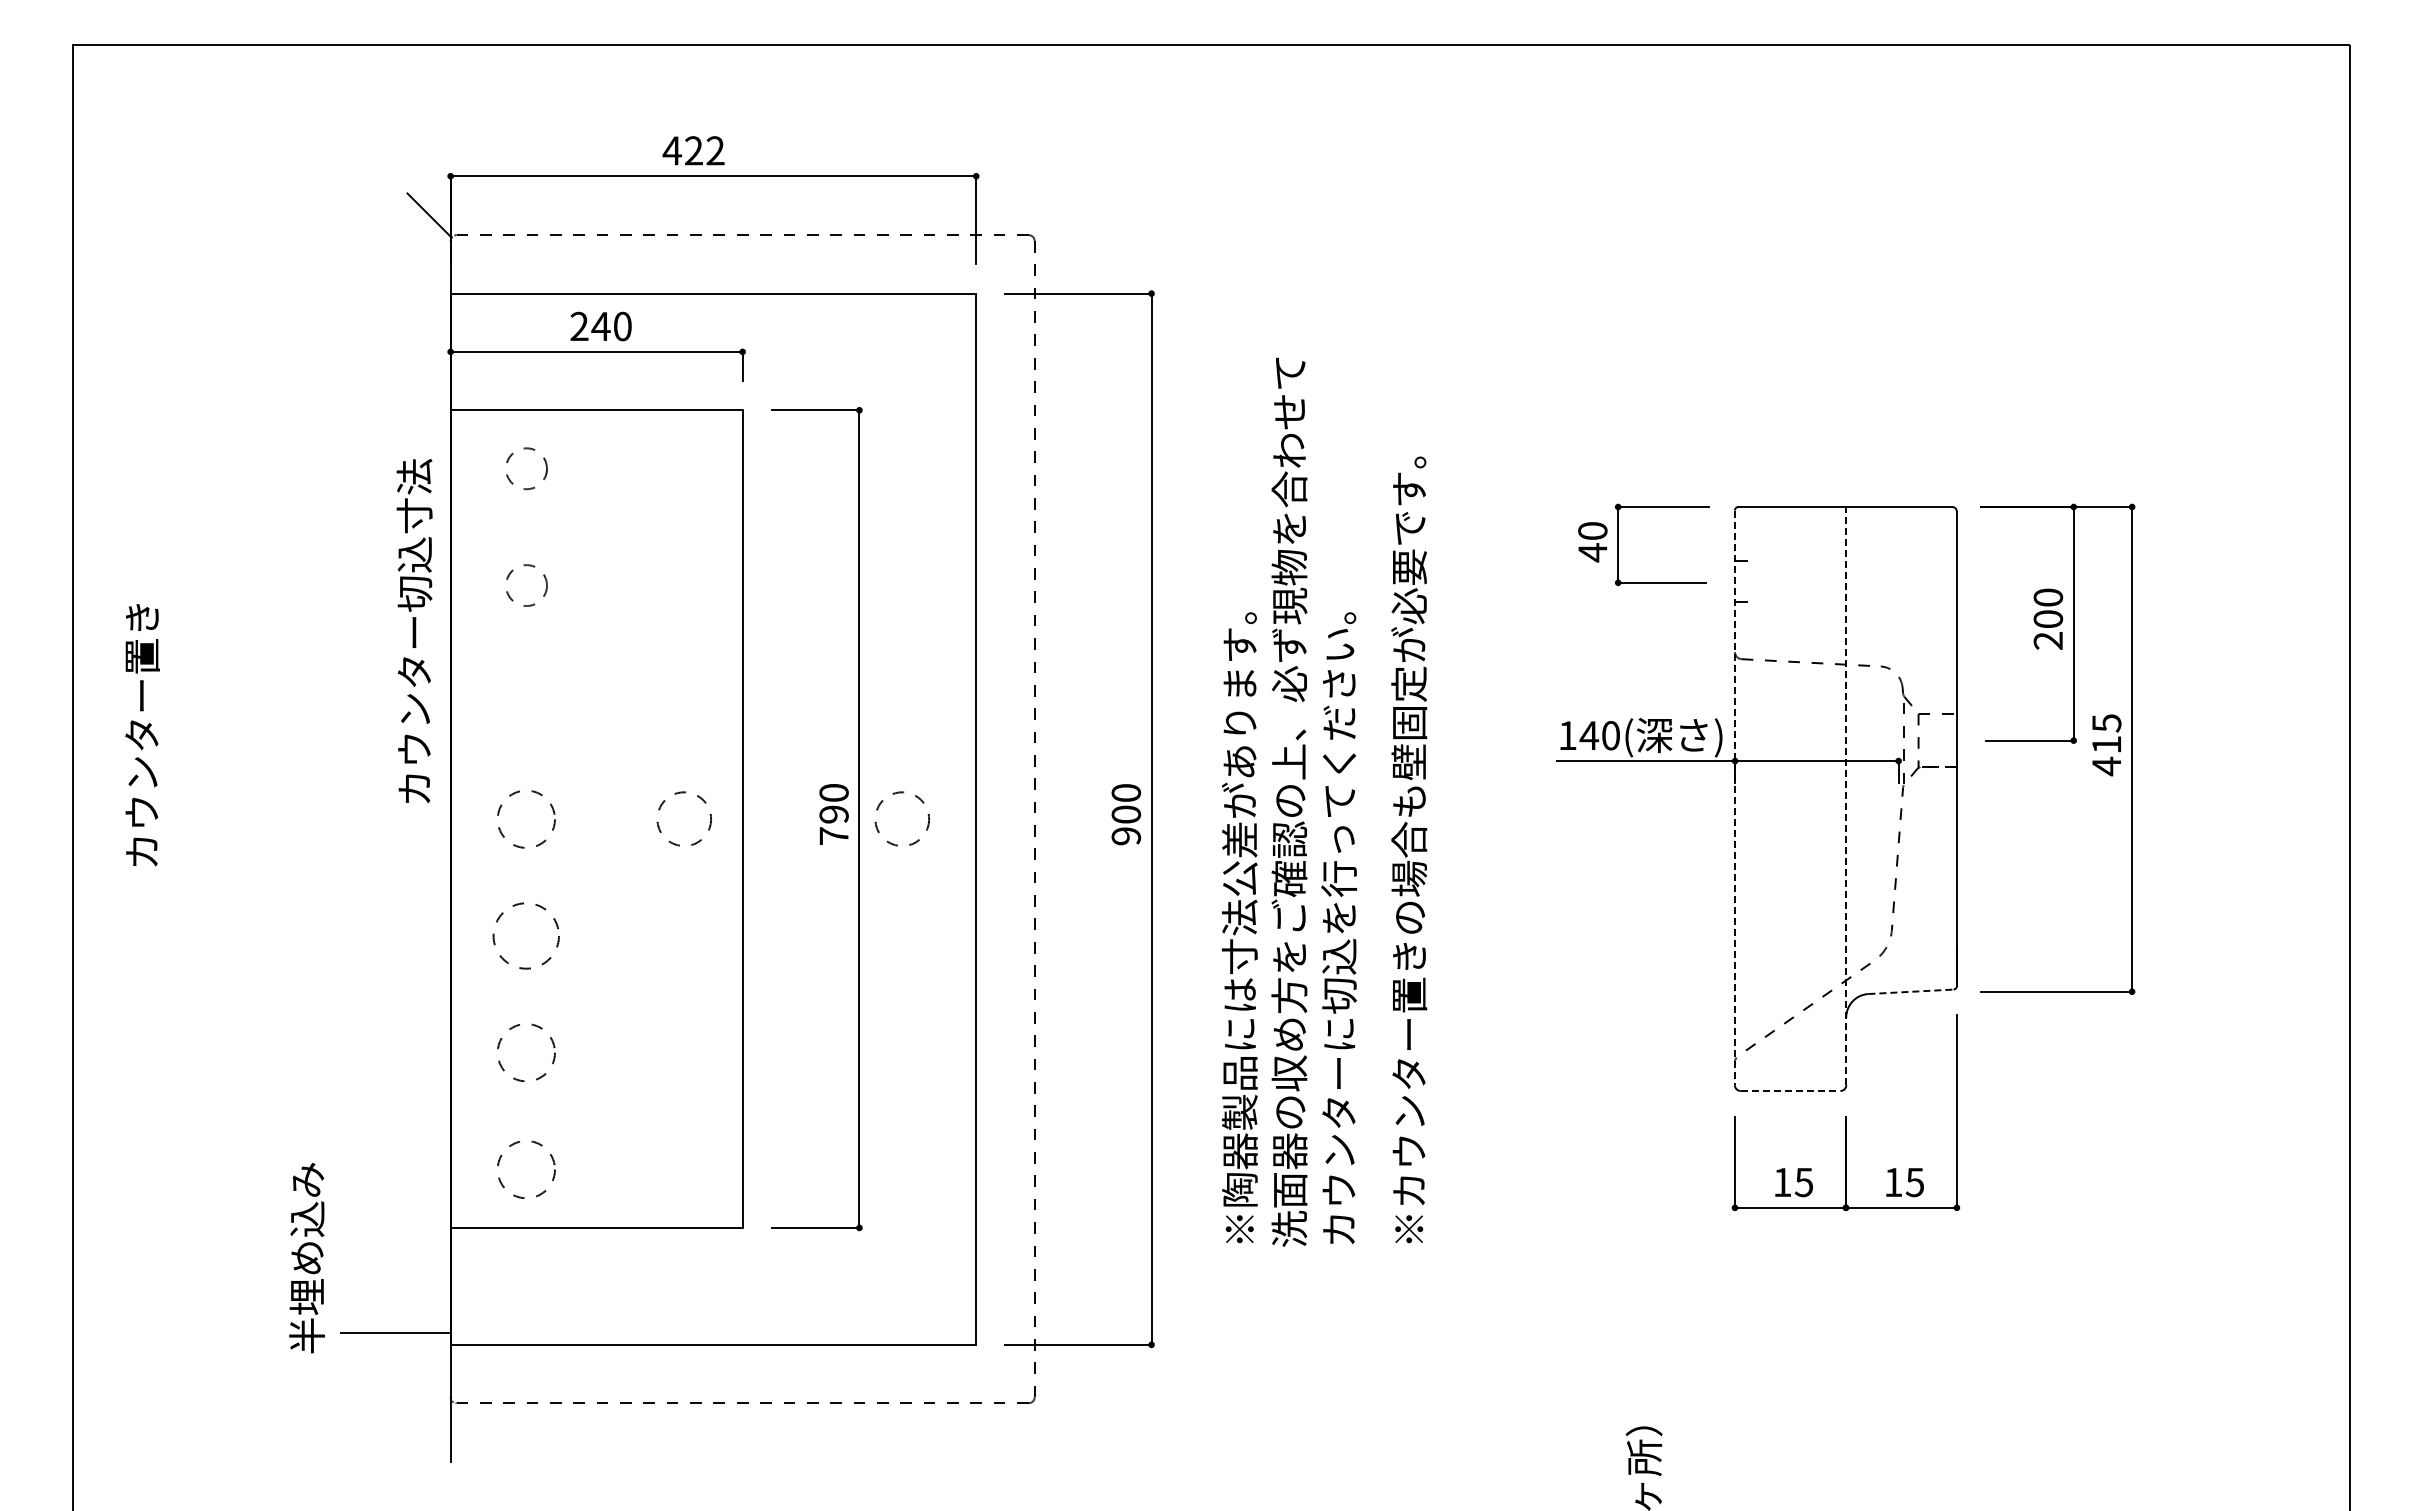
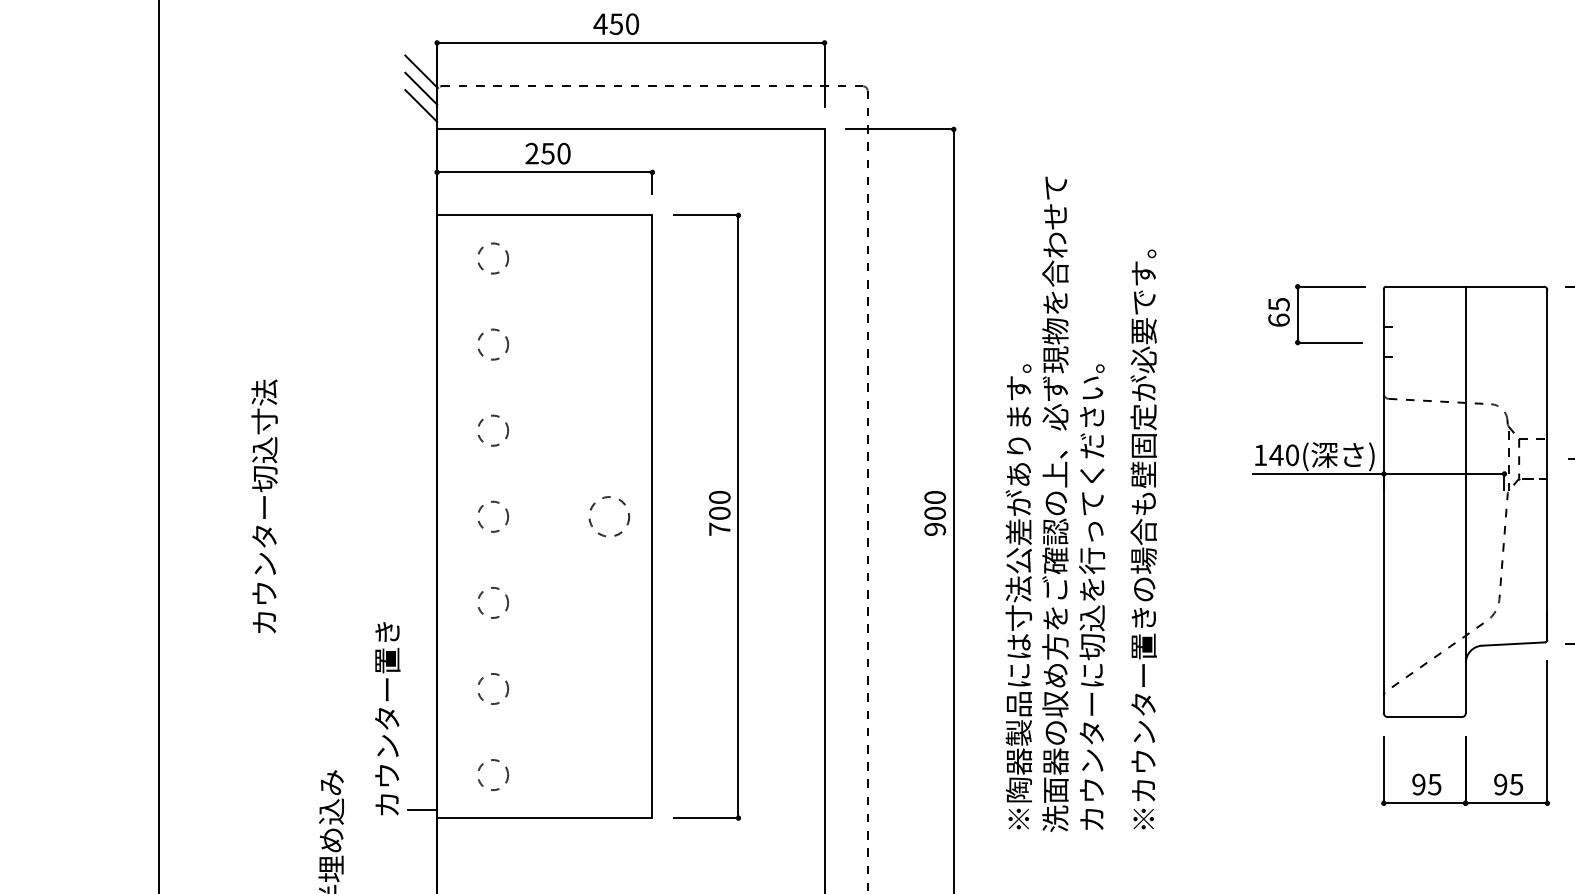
text: (704, 150) -> (624, 23), 422 -> 450
line: (428, 238) -> (420, 88), added
line: (428, 261) -> (420, 105), added
text: (600, 326) -> (547, 153), 240 -> 250
text: (1592, 542) -> (1278, 312), 40 -> 65
text: (414, 631) -> (264, 506), moved
circle: (526, 702) -> (493, 430), added
text: (142, 735) -> (387, 719), moved
line: (1846, 795) -> (1466, 499), dashed -> solid
line: (1734, 798) -> (1383, 501), dashed -> solid
text: (833, 814) -> (719, 513), 790 -> 700
circle: (526, 818) -> (493, 516), size x0.71
circle: (901, 818) -> (769, 516), removed
circle: (526, 935) -> (493, 602), size x0.62
line: (1911, 991) -> (1513, 643), dashed -> solid
circle: (526, 1052) -> (493, 688), size x0.71
line: (1790, 1091) -> (1424, 717), dashed -> solid
circle: (526, 1169) -> (493, 775), size x0.71
text: (1782, 1182) -> (1418, 784), 15 -> 95
text: (1893, 1182) -> (1500, 784), 15 -> 95
line: (430, 1216) -> (422, 809), added

